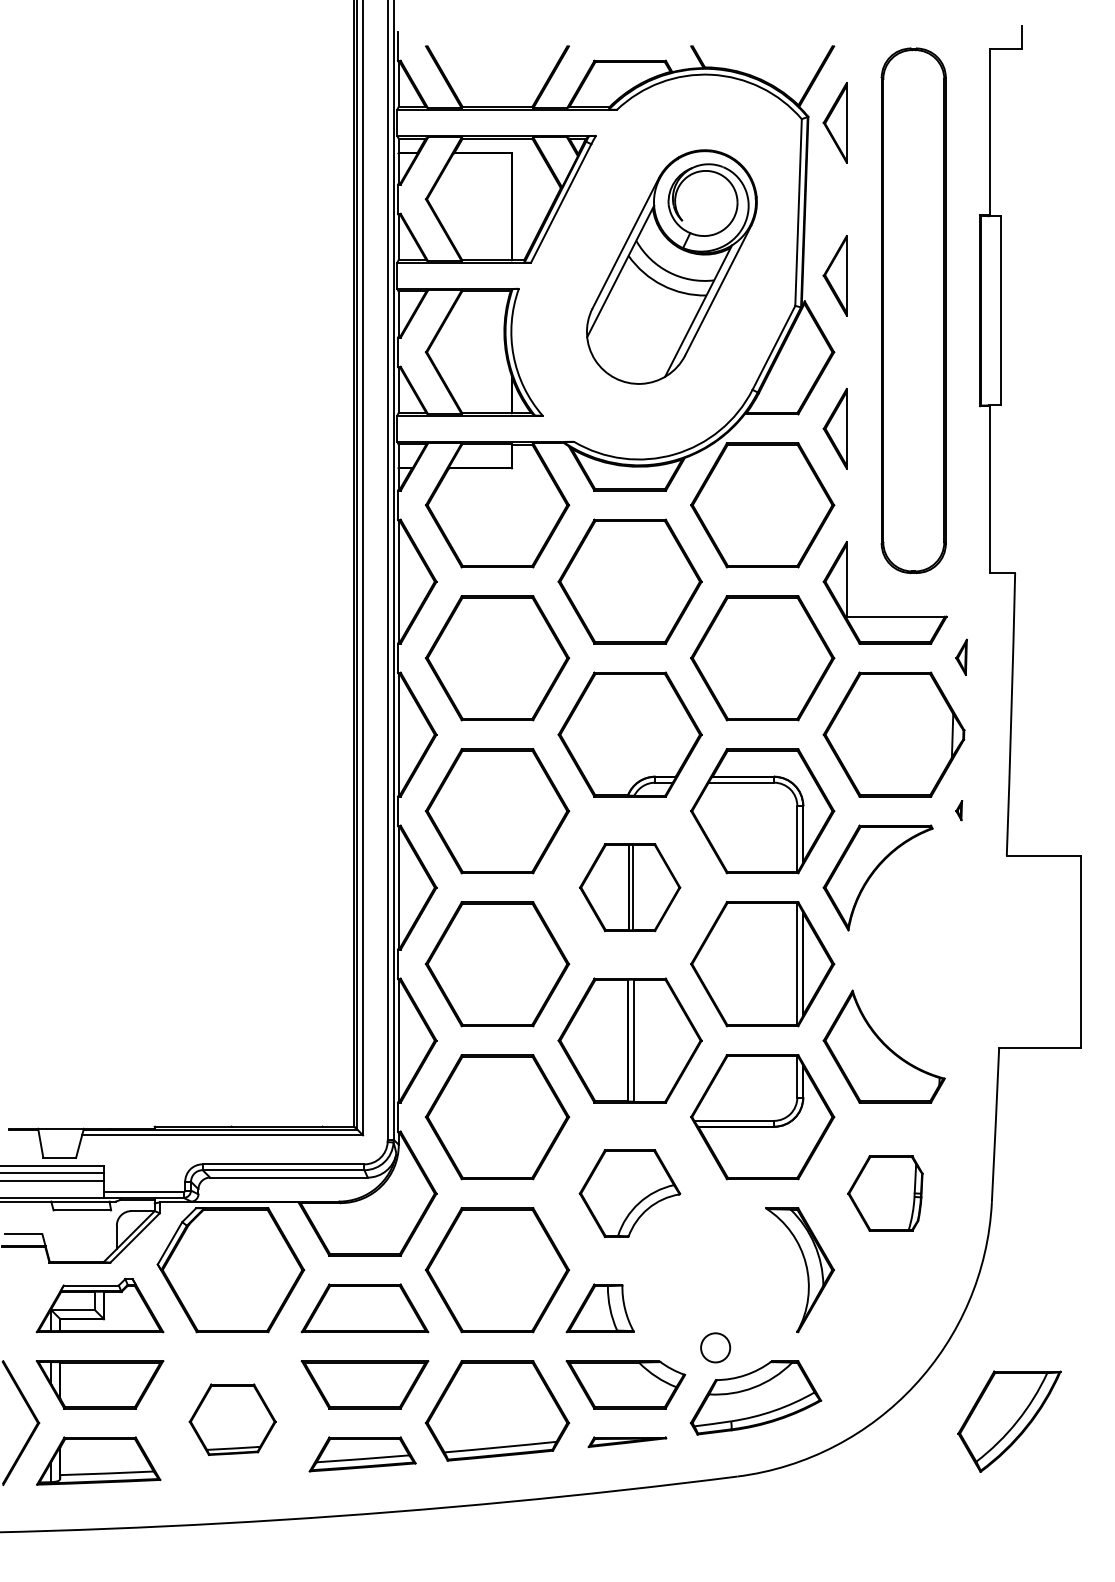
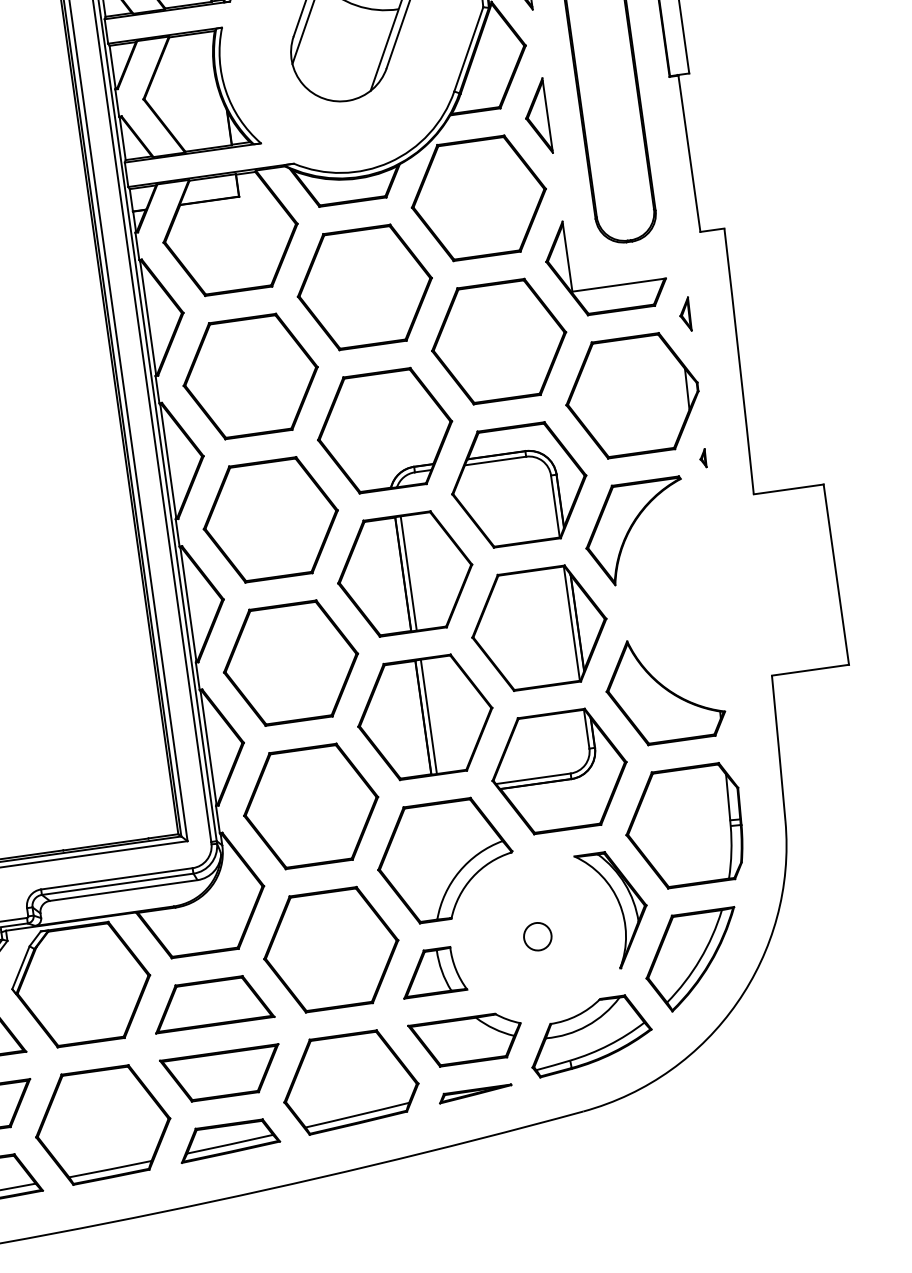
part: (629, 887) -> (404, 573), size x1.43
part: (629, 1193) -> (444, 860), size x1.43
part: (885, 1193) -> (684, 826), size x1.67
circle: (715, 1347) -> (537, 936), moved
part: (232, 1419) -> (102, 1124), size x1.67
part: (1009, 1421) -> (692, 960), moved

